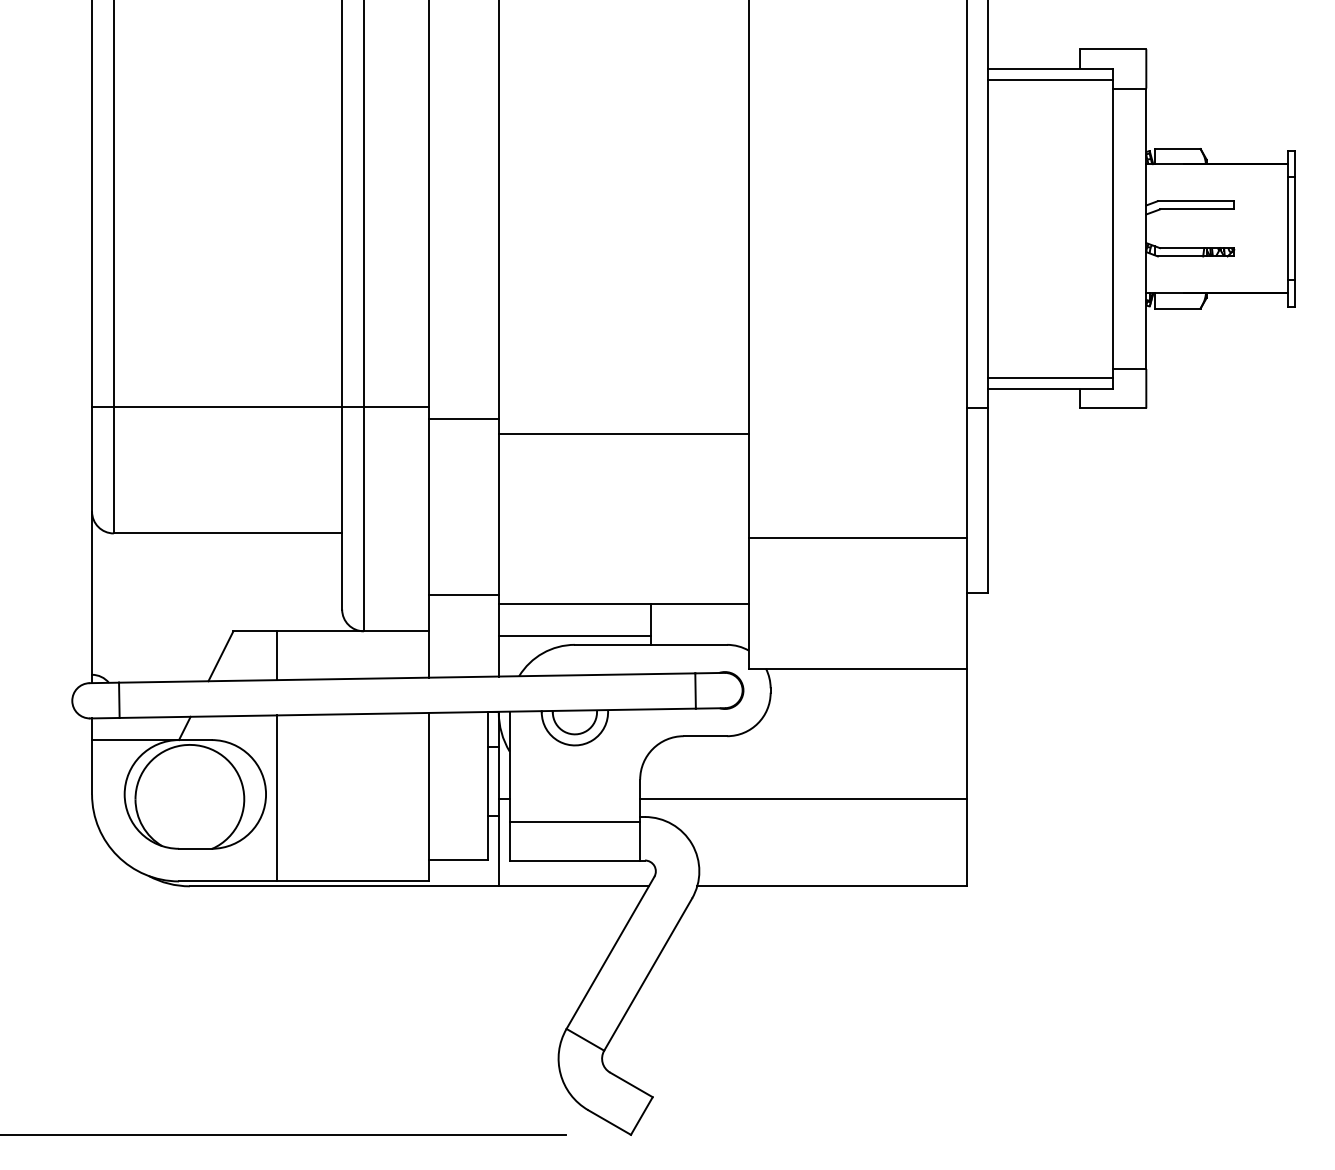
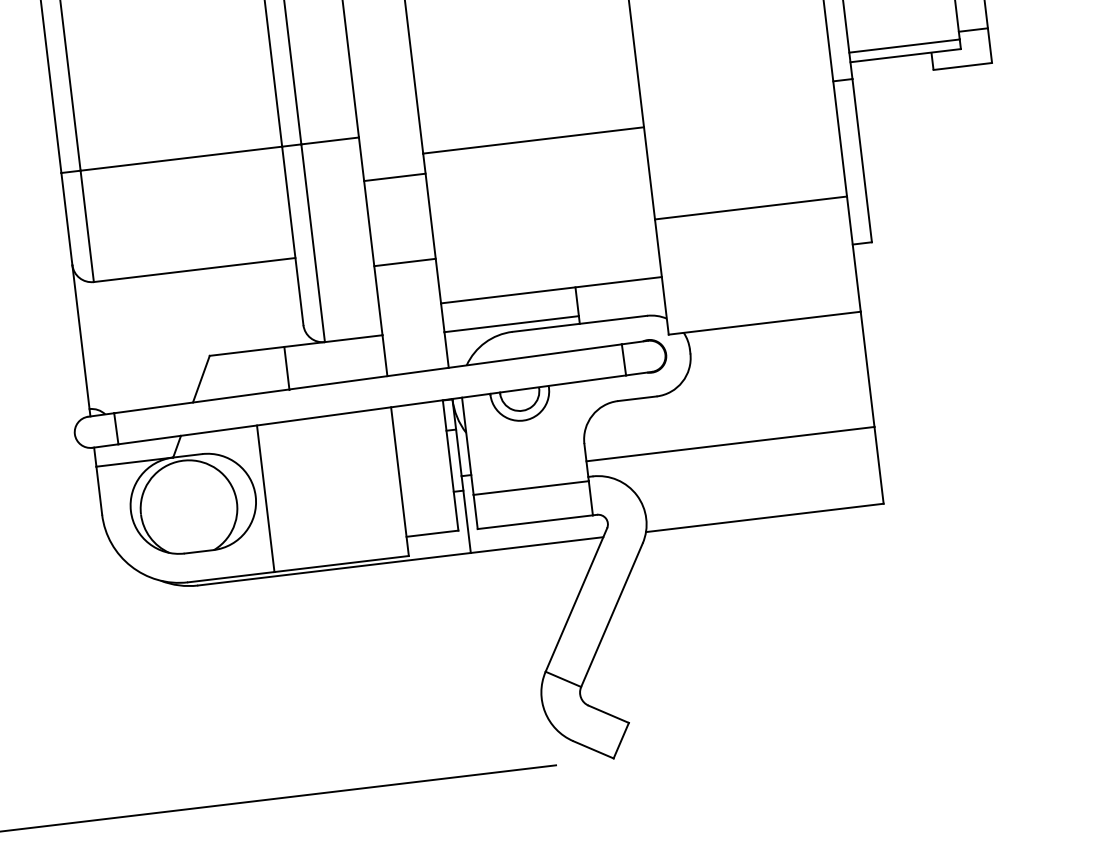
line: (463, 418) -> (394, 177), moved
line: (463, 595) -> (404, 262), moved
line: (276, 655) -> (286, 368), moved

